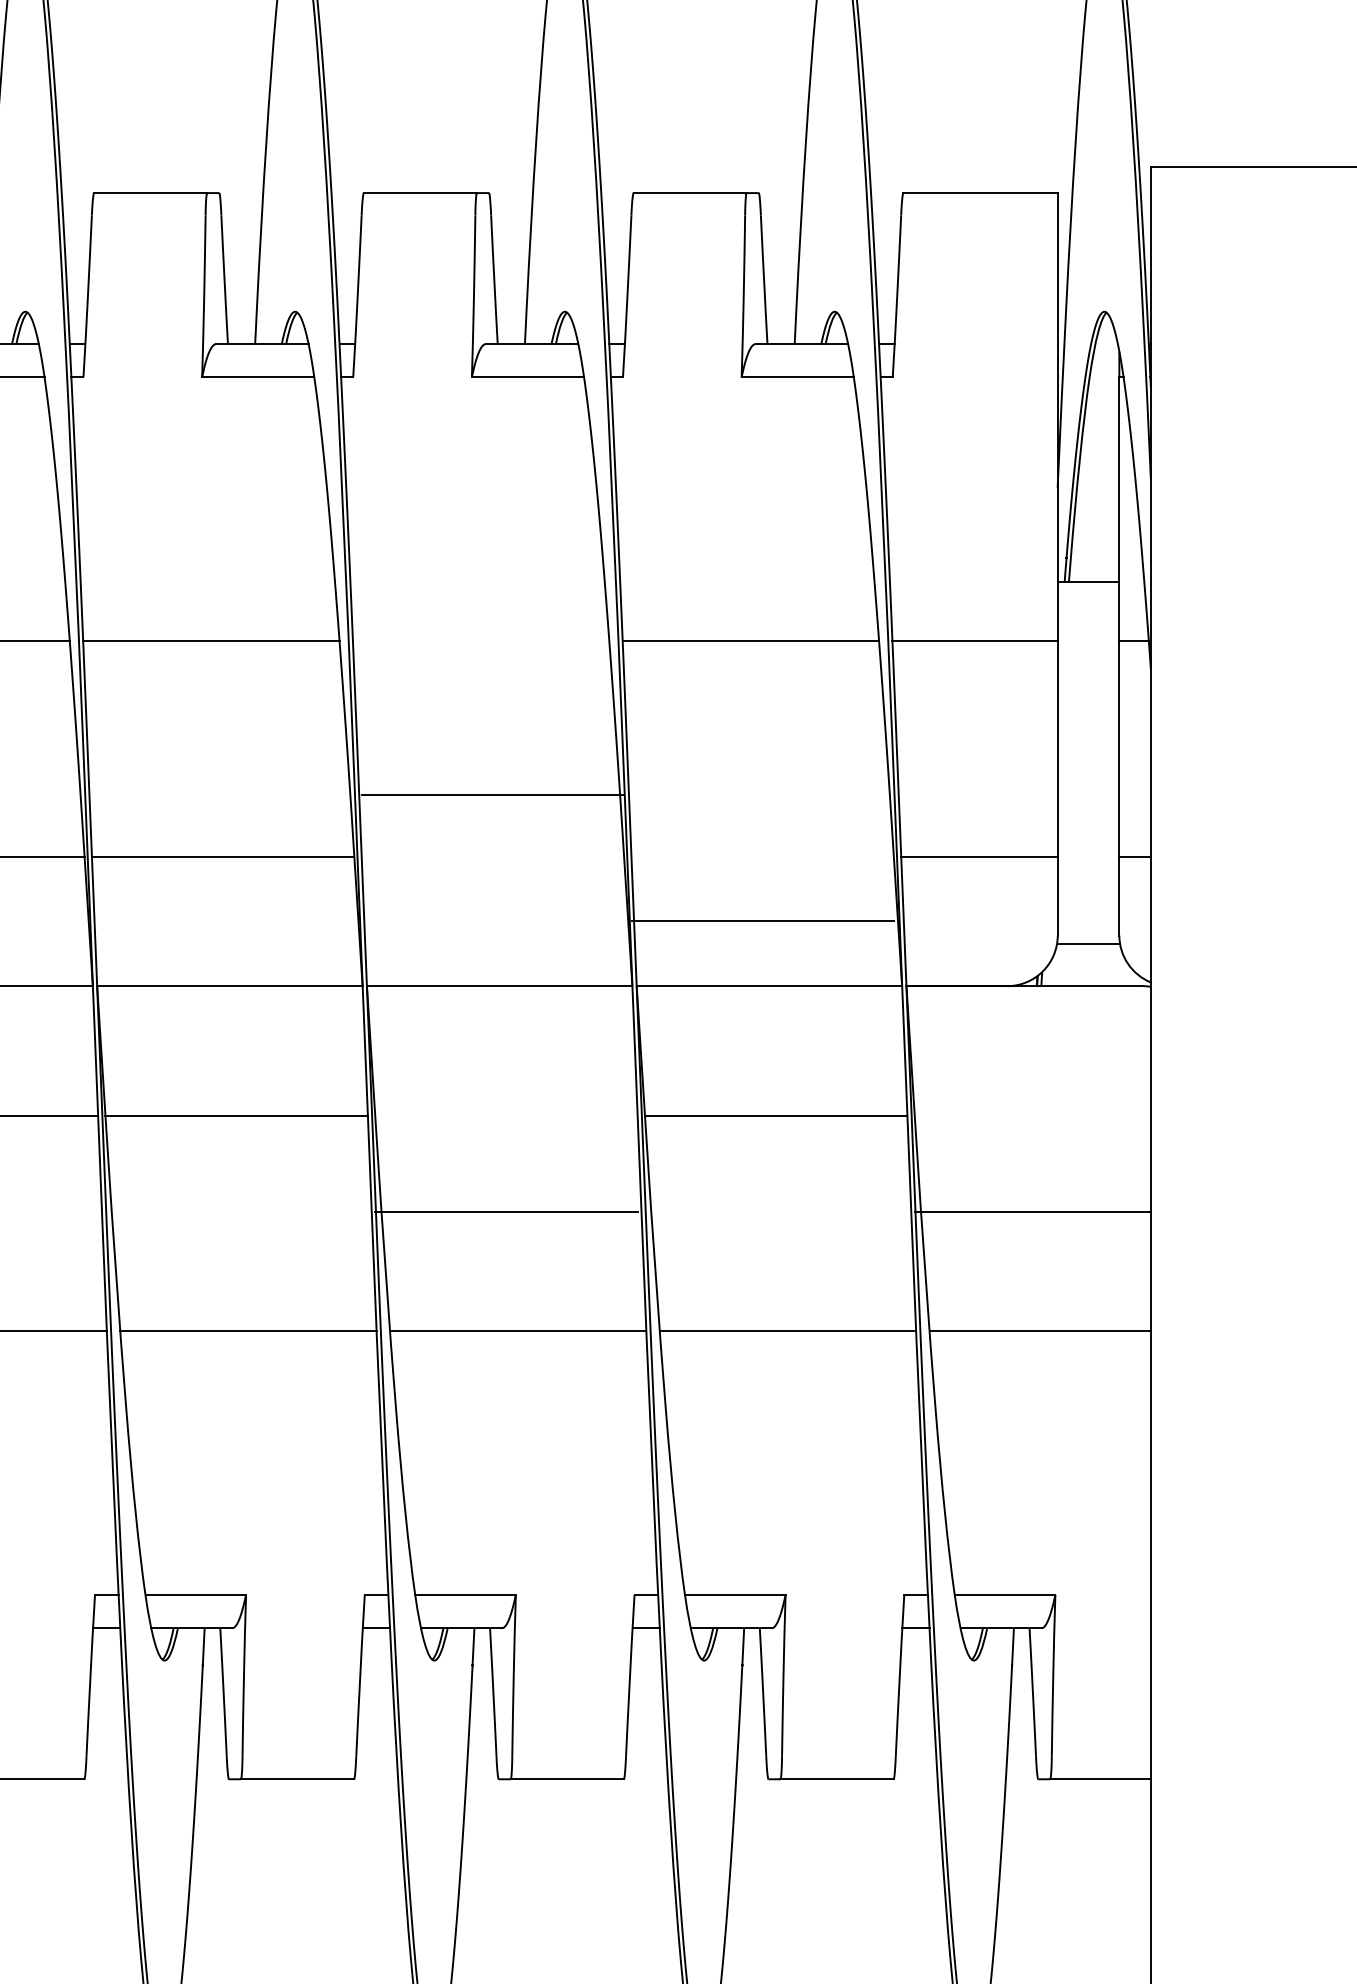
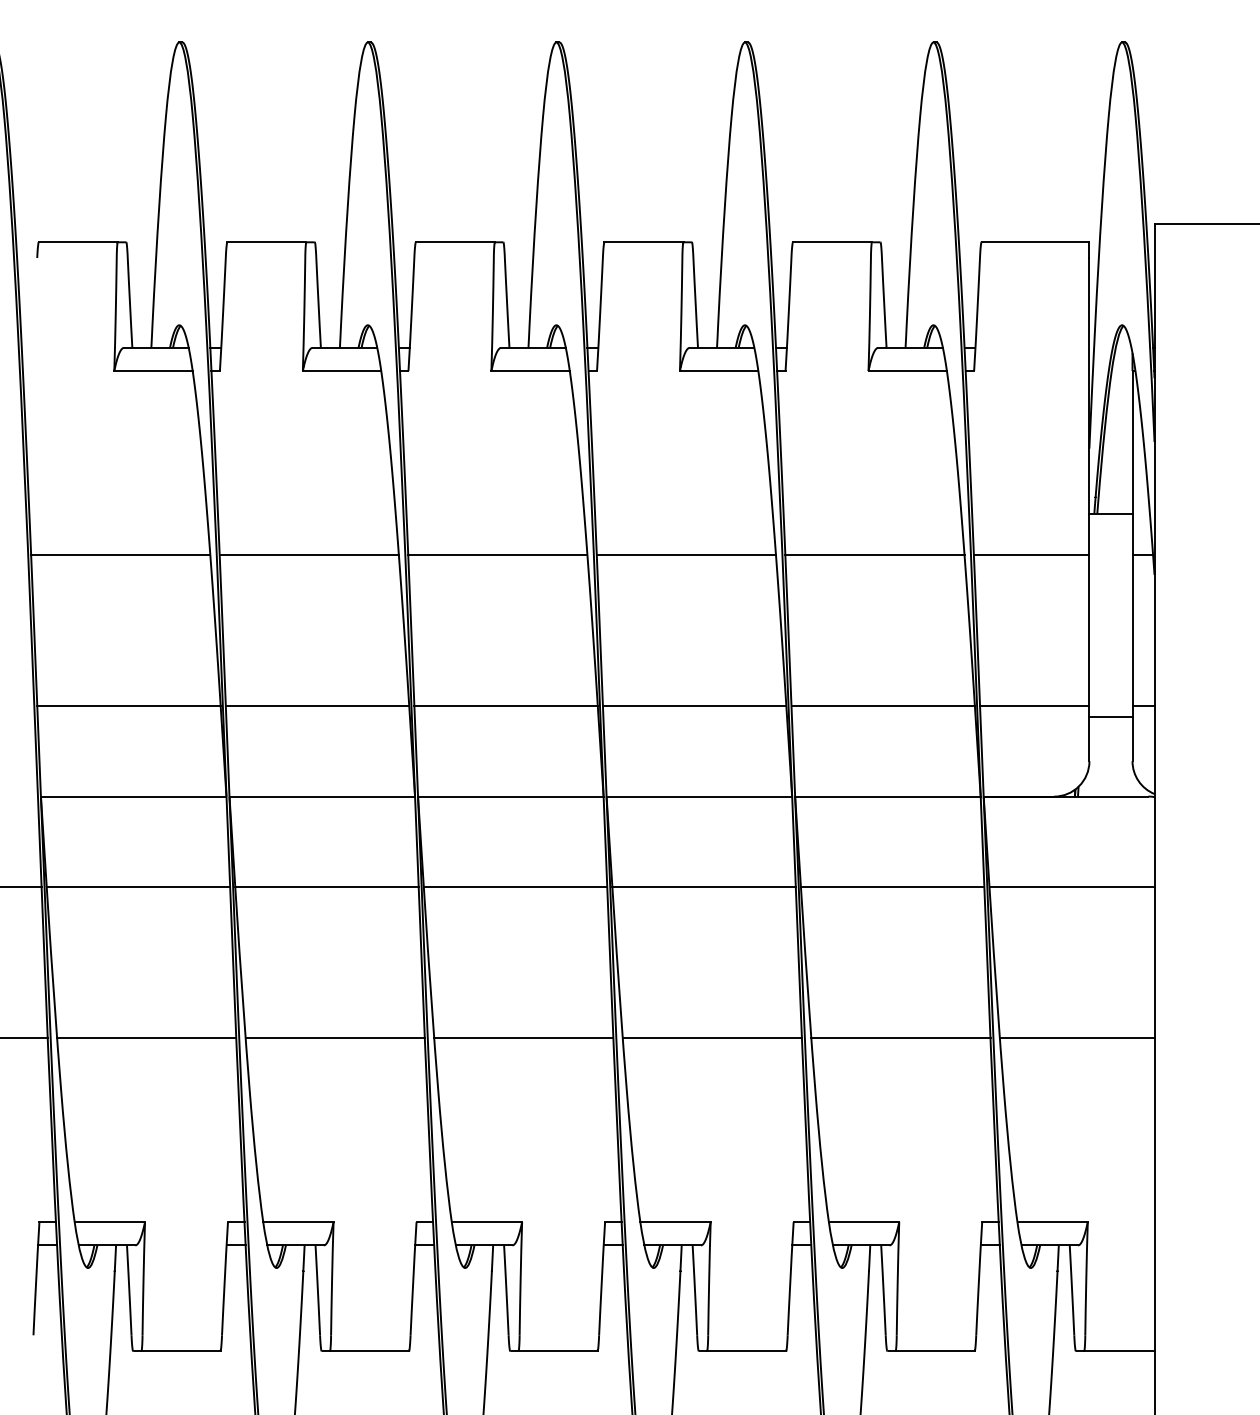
line: (481, 641) -> (686, 555), added
line: (492, 795) -> (694, 706), moved
line: (761, 921) -> (882, 706), moved
line: (1087, 944) -> (1110, 717), moved
line: (505, 1212) -> (703, 887), moved
line: (1032, 1212) -> (1071, 887), moved

